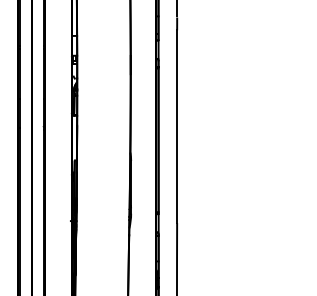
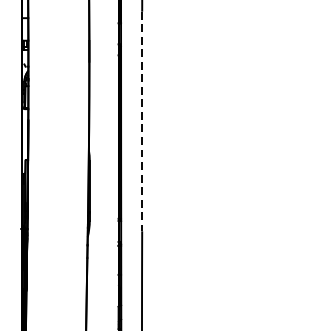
line: (177, 127) -> (142, 122), solid -> dashed

